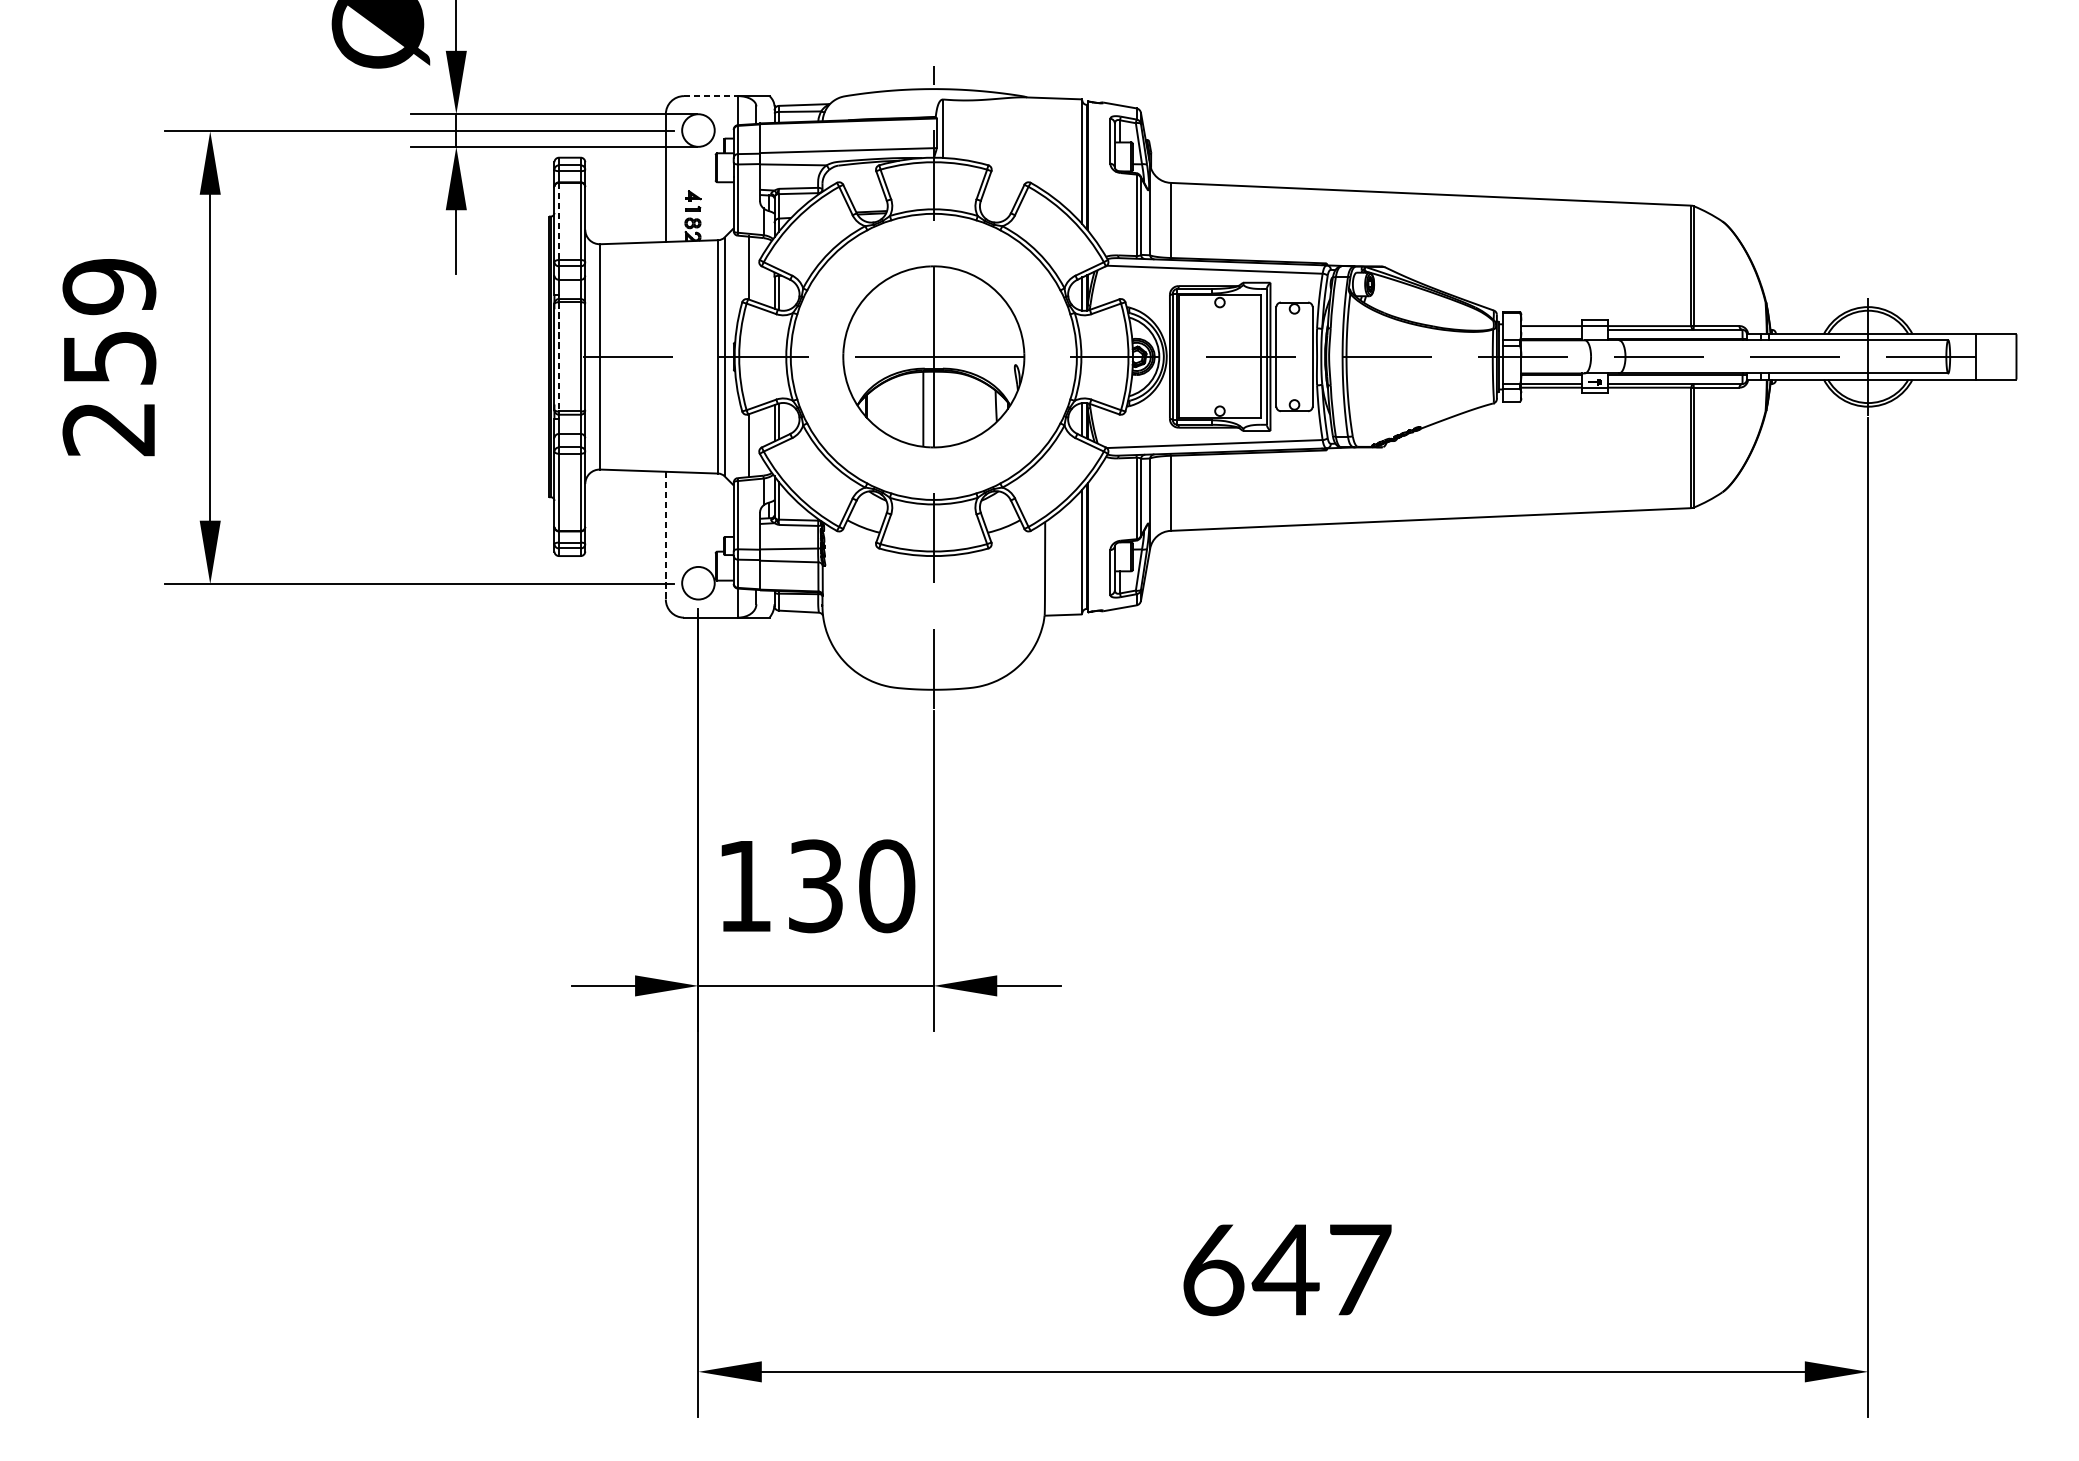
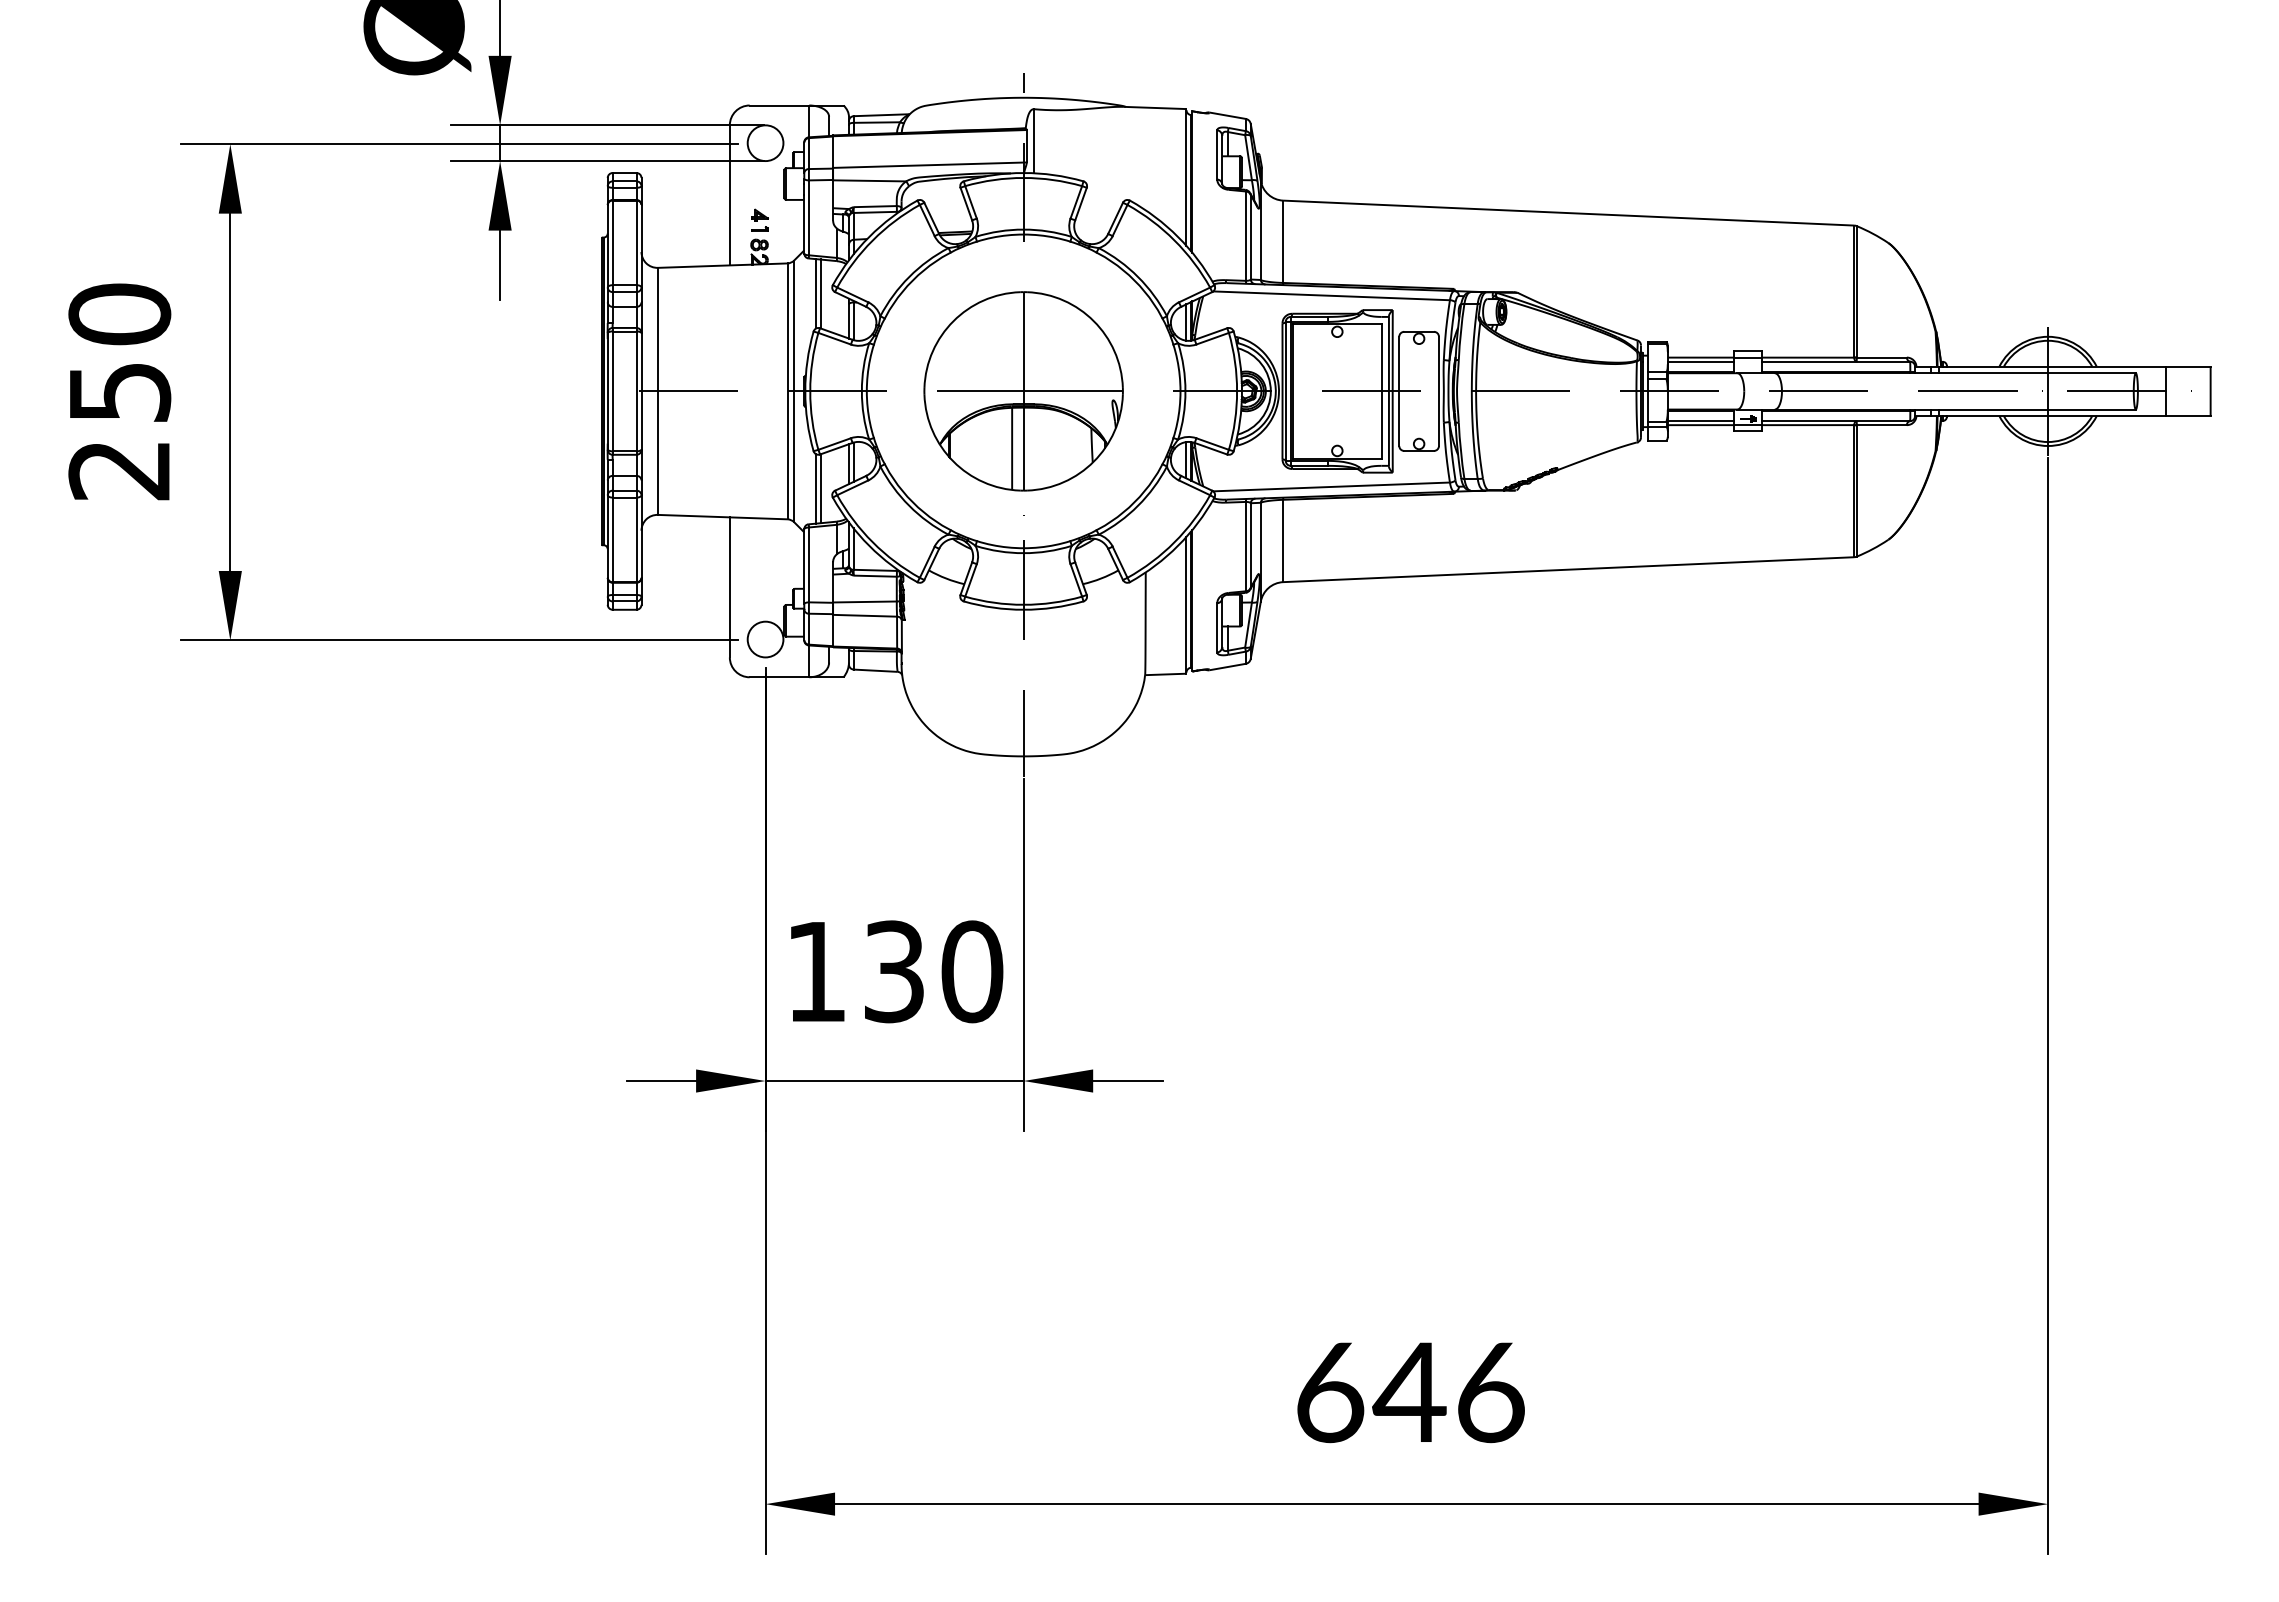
line: (711, 96) -> (779, 105), dashed -> solid
line: (558, 222) -> (612, 243), dashed -> solid
line: (744, 267) -> (816, 293), added
text: (109, 286) -> (119, 314), 259 -> 250
line: (1551, 329) -> (1700, 361), added
line: (558, 356) -> (612, 391), dashed -> solid
line: (744, 445) -> (816, 488), added
line: (665, 535) -> (729, 587), dashed -> solid
text: (1360, 1270) -> (1491, 1392), 647 -> 646

